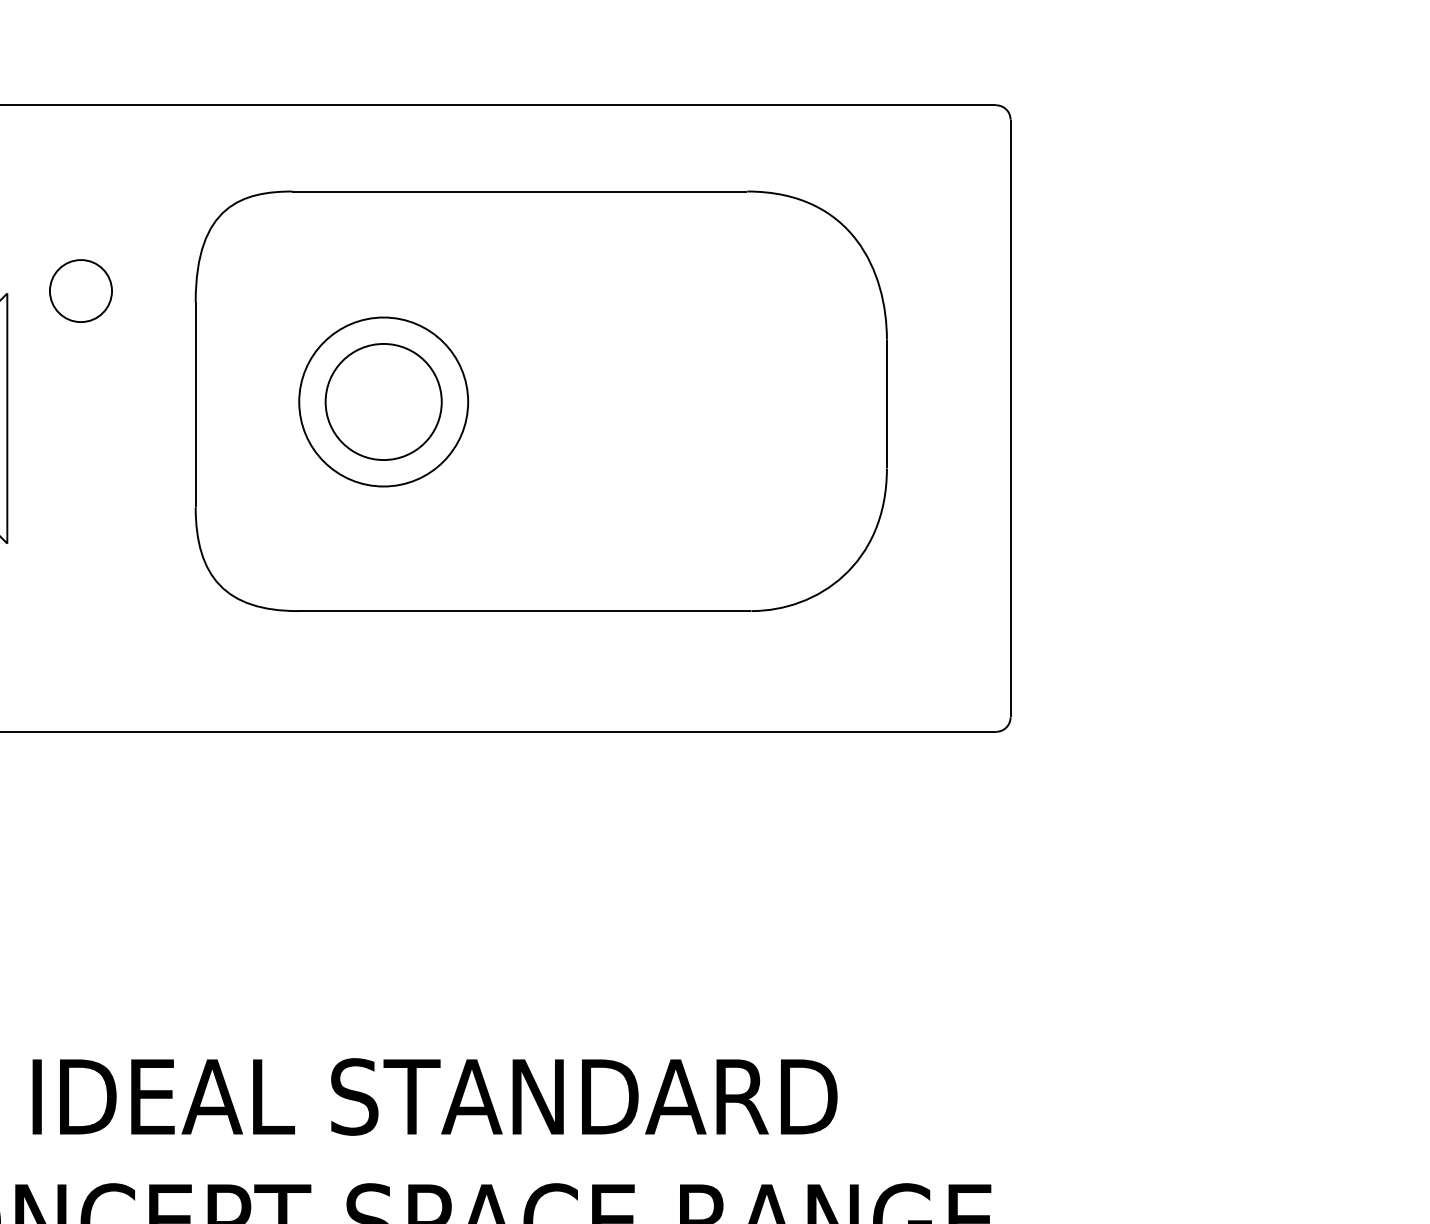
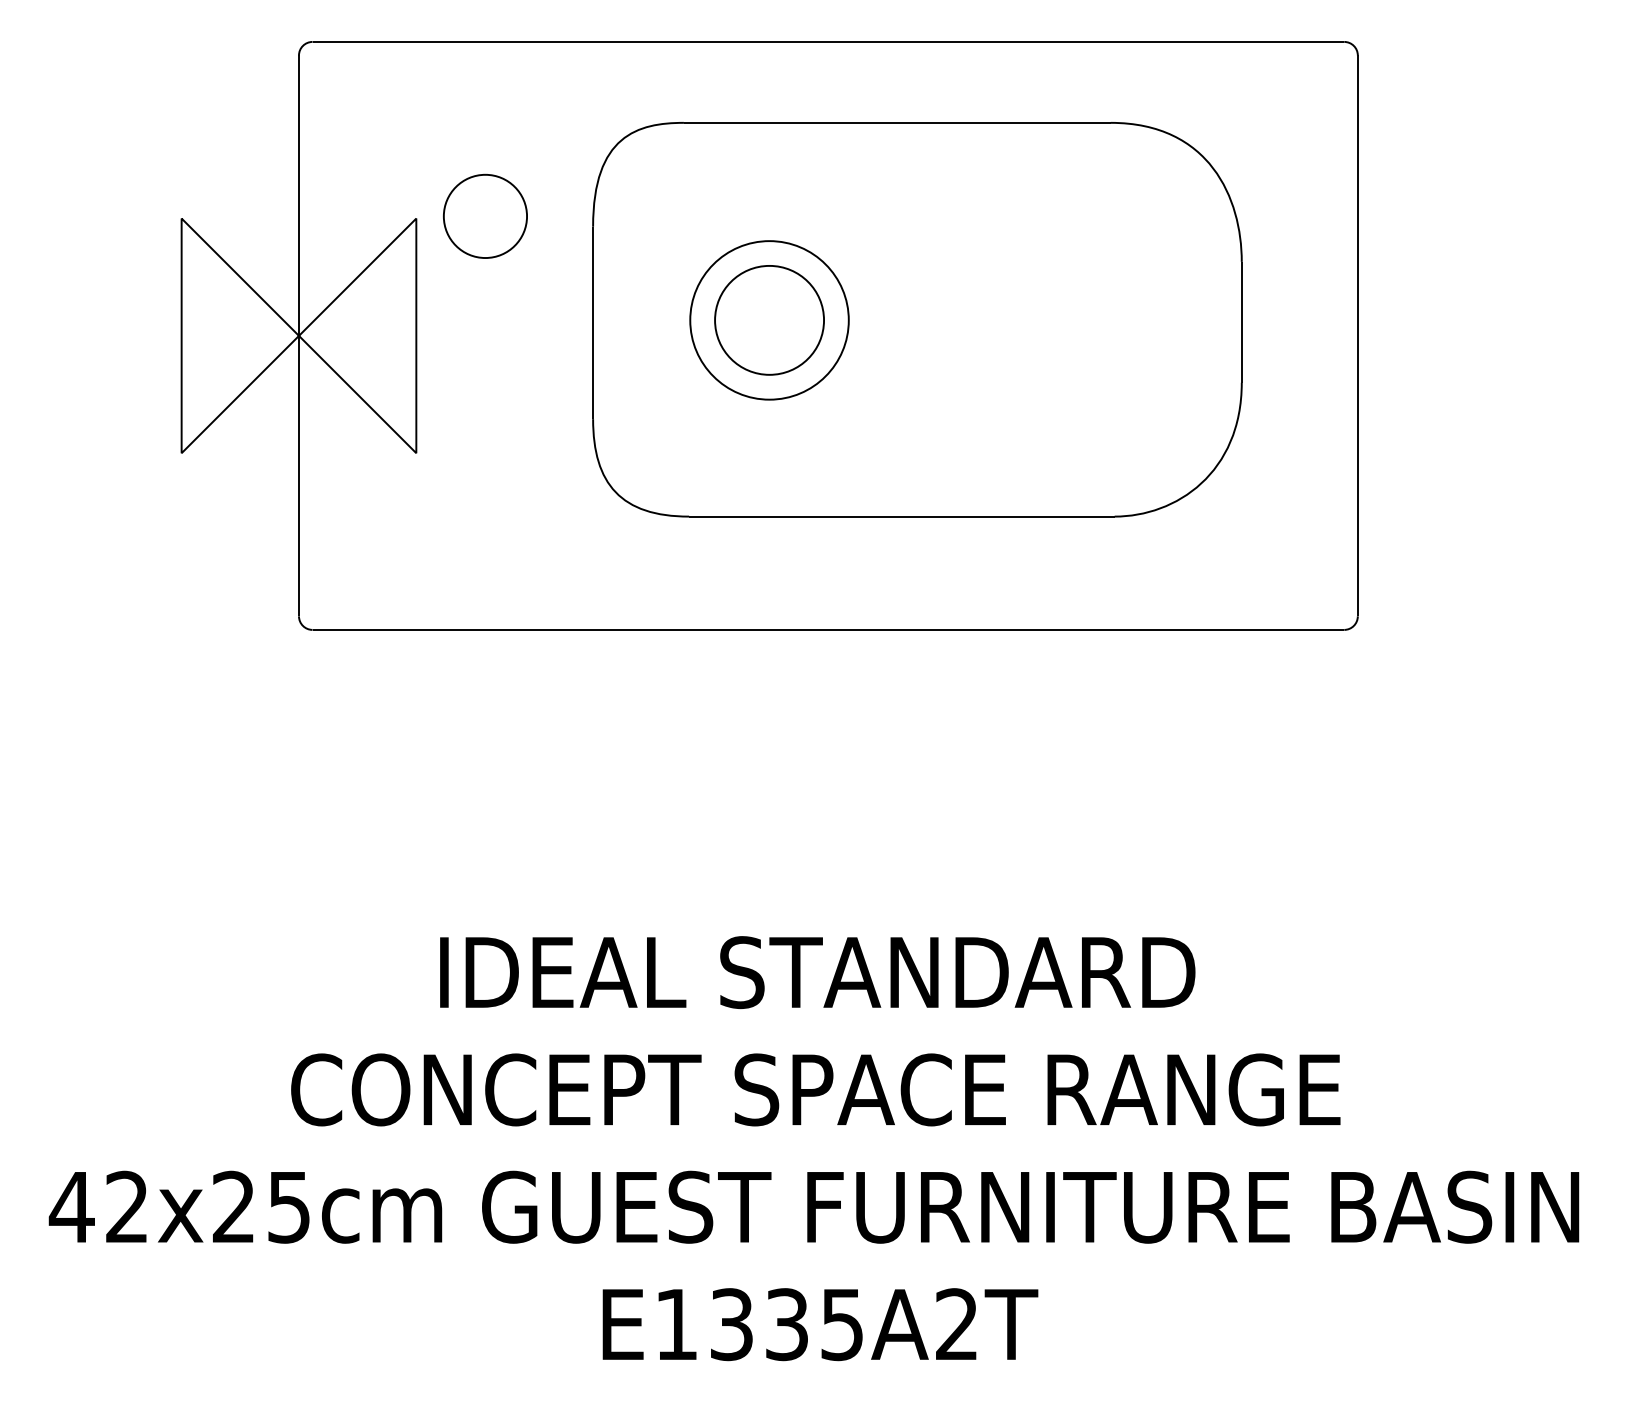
part: (81, 290) -> (485, 215), size x1.43

